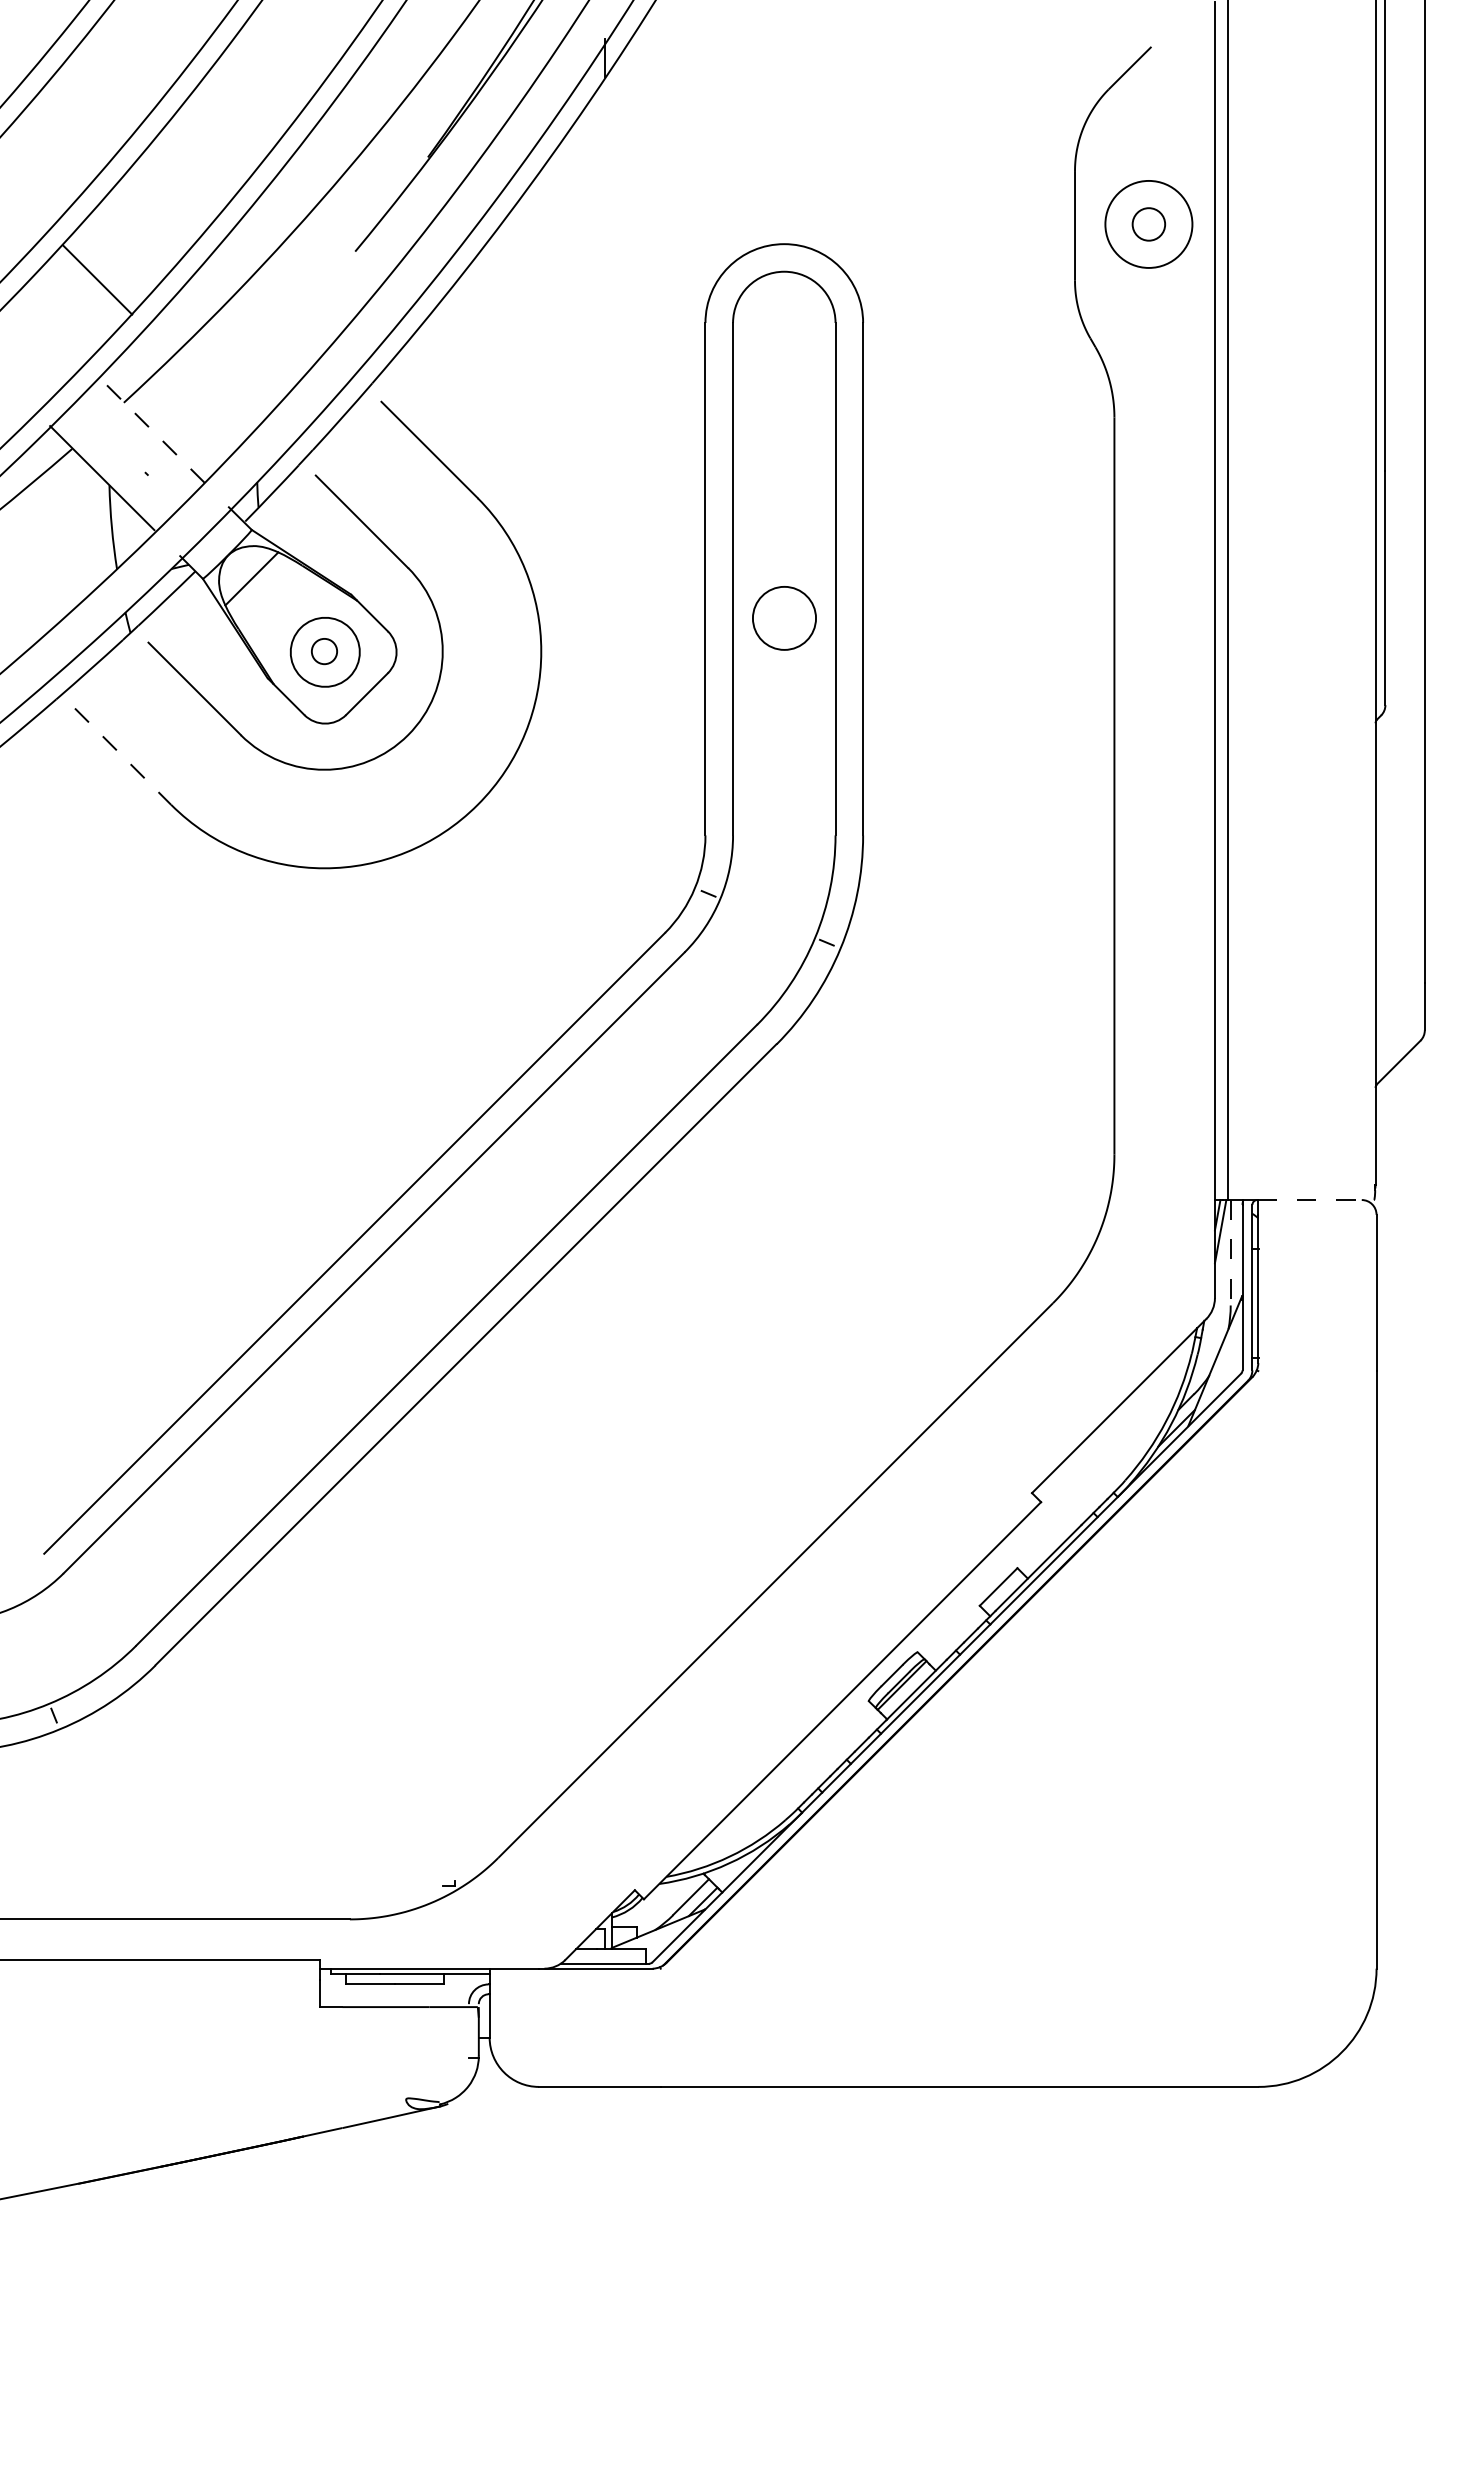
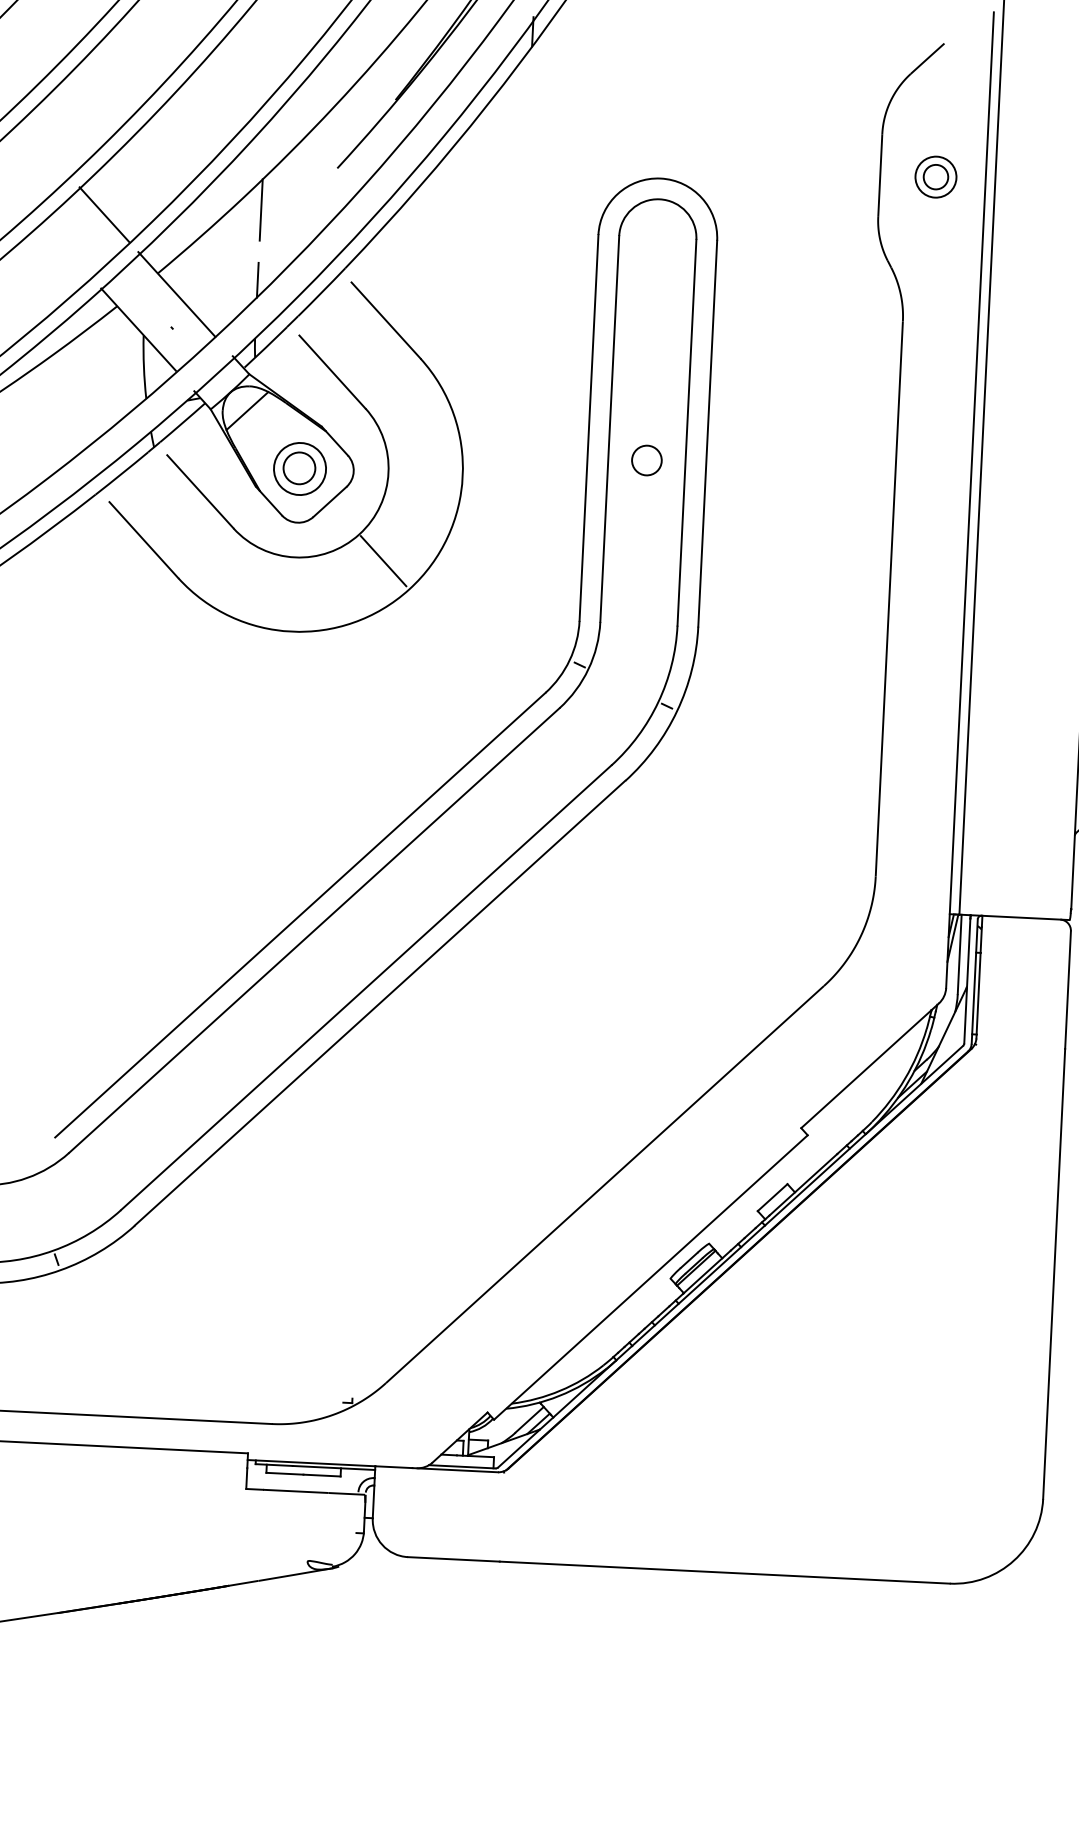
circle: (1148, 224) -> (935, 177), size x0.62
line: (97, 279) -> (104, 214), moved
line: (257, 311) -> (261, 209), added
line: (257, 404) -> (258, 279), added
line: (150, 428) -> (176, 294), dashed -> solid
circle: (783, 618) -> (646, 460), size x0.62
circle: (324, 651) -> (299, 468), size x1.67
line: (123, 757) -> (144, 540), dashed -> solid
line: (441, 768) -> (383, 560), added
line: (1316, 1200) -> (1026, 918), dashed -> solid
line: (1230, 1252) -> (959, 954), dashed -> solid

